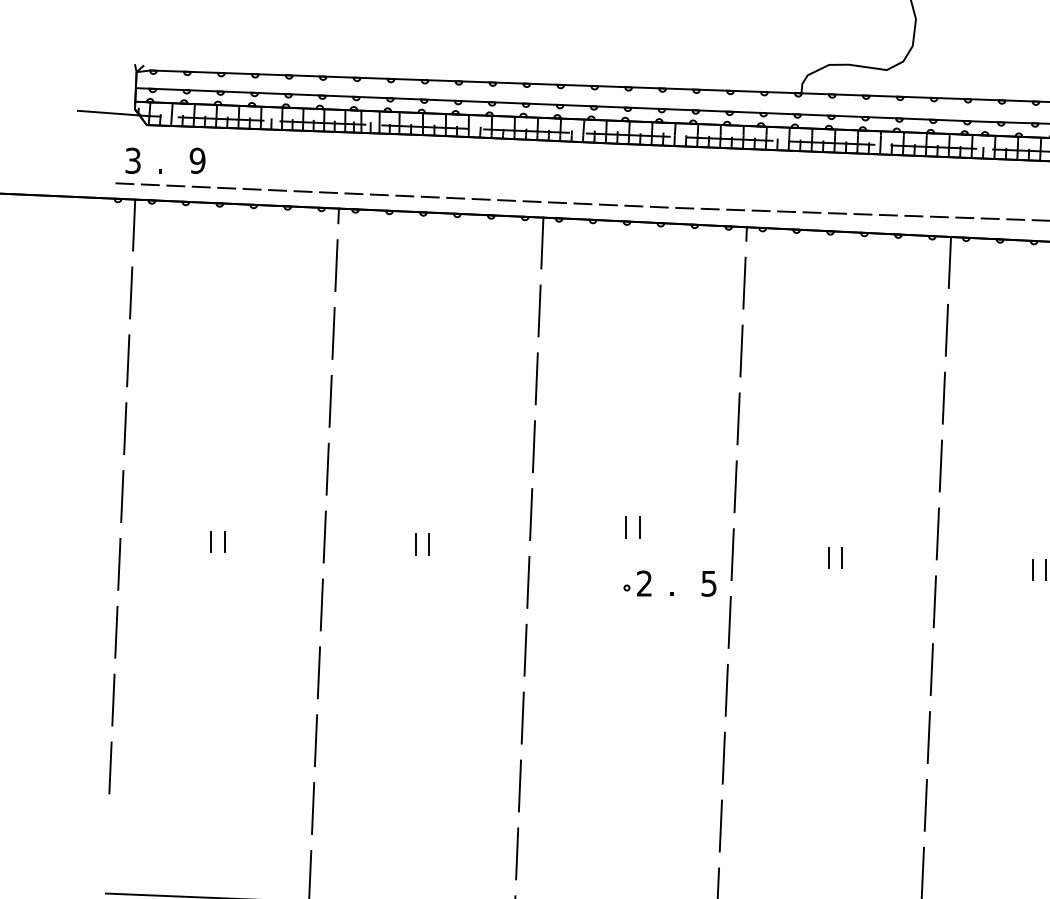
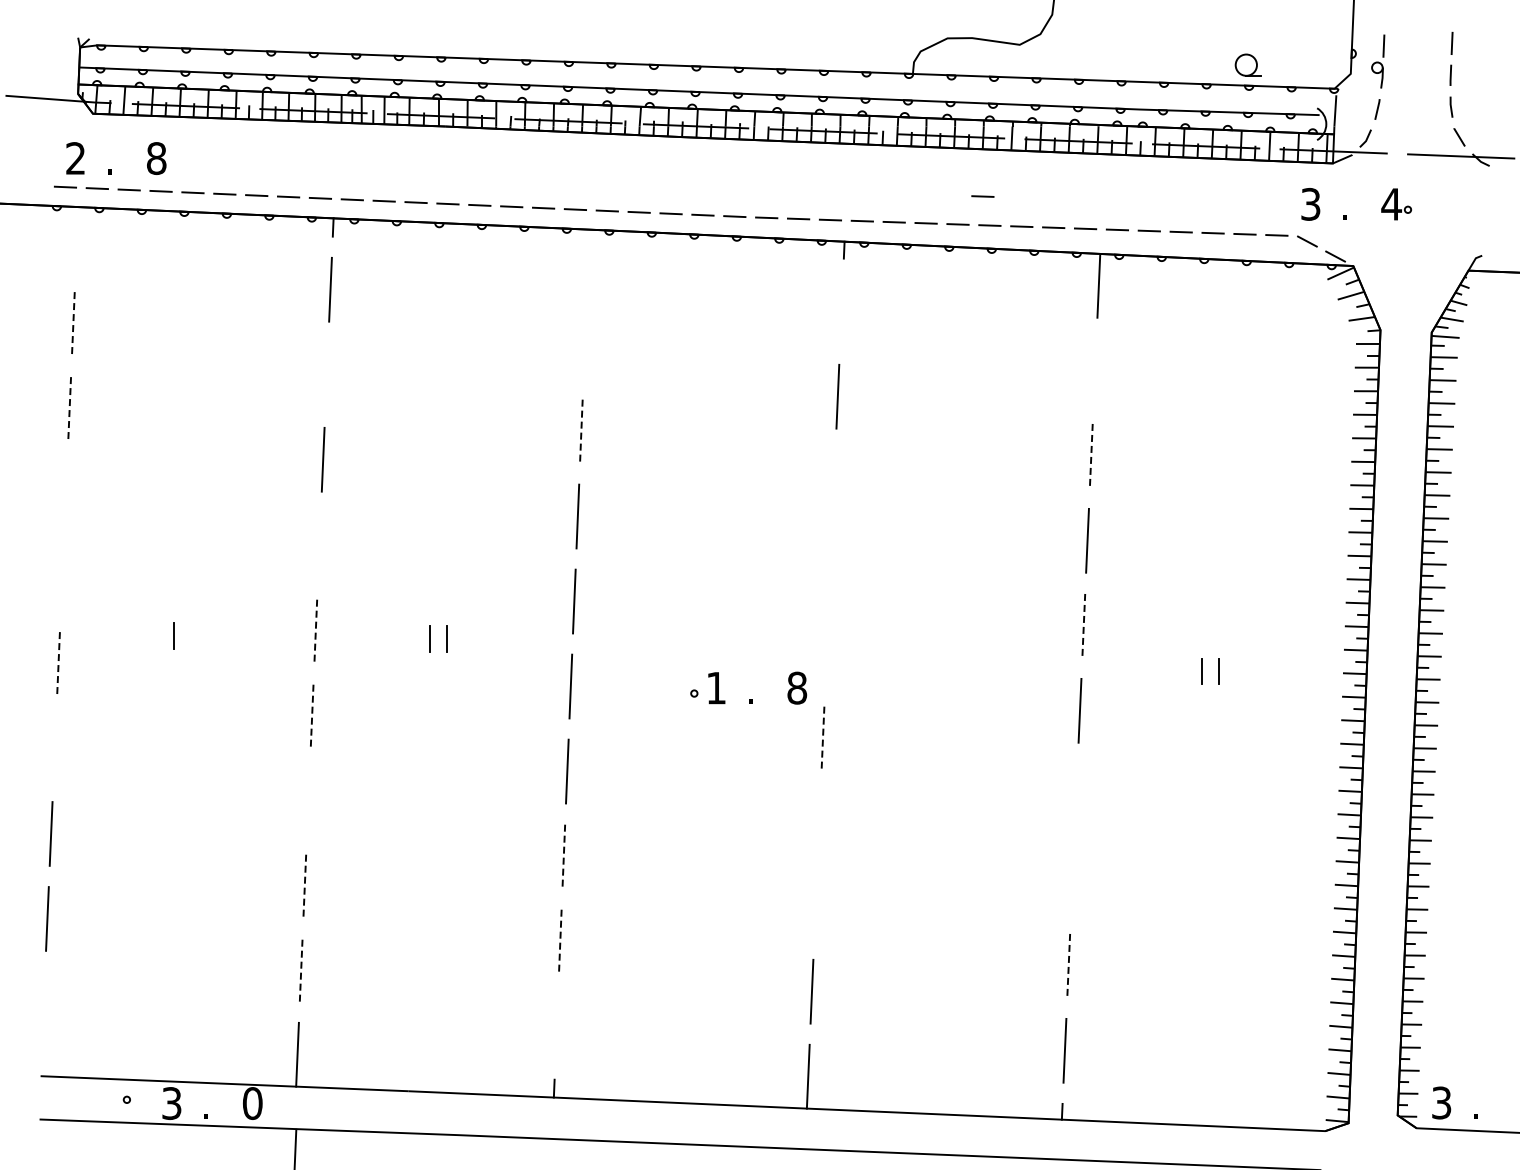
text: (132, 160) -> (75, 158), 3 -> 2
text: (197, 160) -> (156, 158), 9 -> 8
line: (857, 191) -> (982, 196), added
line: (133, 224) -> (76, 238), removed
line: (542, 243) -> (588, 261), removed
line: (744, 282) -> (841, 311), removed
line: (131, 292) -> (73, 323), solid -> dashed
line: (539, 310) -> (584, 346), removed
line: (946, 330) -> (1094, 370), removed
line: (333, 333) -> (326, 374), removed
line: (128, 360) -> (69, 408), solid -> dashed
line: (536, 378) -> (581, 431), solid -> dashed
line: (944, 397) -> (1091, 455), solid -> dashed
line: (738, 418) -> (833, 481), removed
line: (124, 428) -> (65, 493), removed
line: (327, 469) -> (319, 544), removed
line: (735, 486) -> (830, 566), removed
line: (121, 496) -> (61, 578), removed
line: (626, 527) -> (693, 617), removed
line: (639, 527) -> (710, 617), removed
line: (937, 533) -> (1083, 625), solid -> dashed
line: (324, 536) -> (315, 629), solid -> dashed
line: (224, 541) -> (190, 635), removed
line: (732, 554) -> (826, 651), removed
line: (828, 557) -> (946, 655), removed
line: (841, 557) -> (963, 655), removed
line: (119, 564) -> (58, 663), solid -> dashed
text: (643, 583) -> (715, 687), 2 -> 1
text: (709, 583) -> (797, 687), 5 -> 8
line: (322, 604) -> (312, 714), solid -> dashed
line: (730, 622) -> (823, 736), solid -> dashed
line: (116, 631) -> (54, 748), removed
line: (931, 669) -> (1075, 795), removed
line: (318, 672) -> (308, 799), removed
line: (726, 690) -> (818, 821), removed
line: (522, 718) -> (563, 856), solid -> dashed
line: (928, 737) -> (1072, 880), removed
line: (315, 740) -> (304, 884), solid -> dashed
line: (723, 758) -> (815, 906), removed
line: (520, 785) -> (560, 941), solid -> dashed
line: (925, 805) -> (1068, 965), solid -> dashed
line: (313, 808) -> (301, 969), solid -> dashed
line: (516, 853) -> (556, 1026), removed

